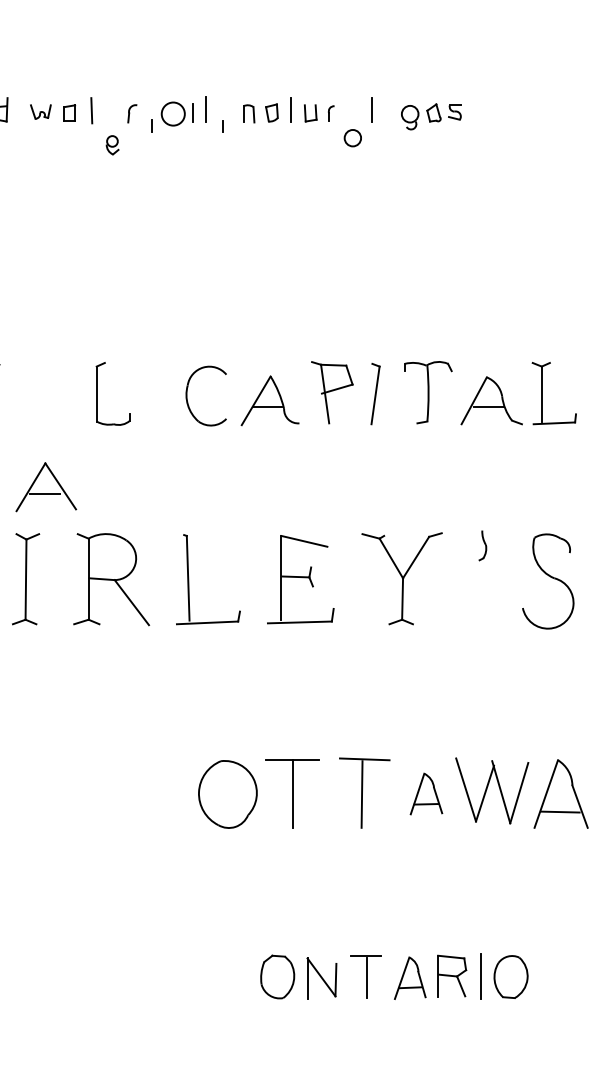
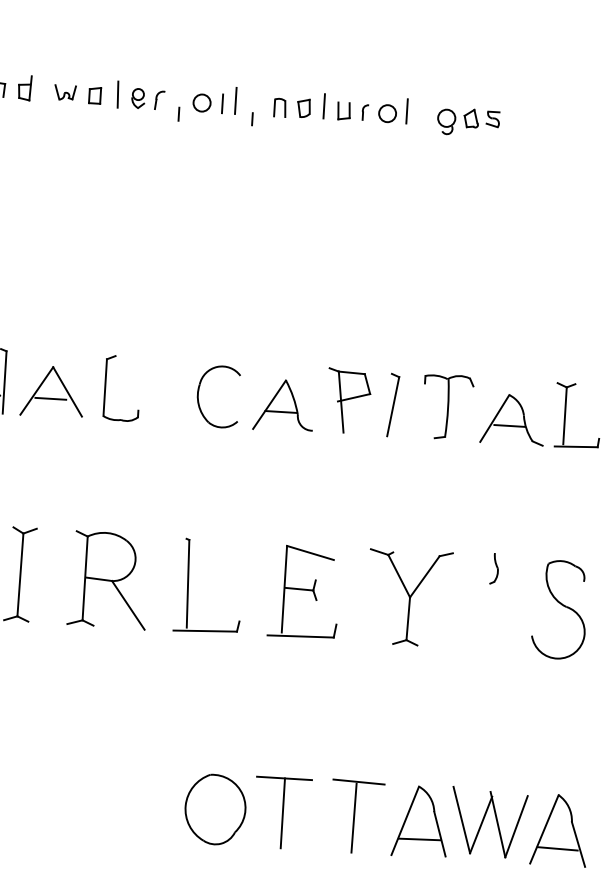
circle: (173, 113) -> (202, 102), size x0.71
circle: (352, 138) -> (387, 113), moved
part: (112, 145) -> (138, 98), moved
part: (46, 487) -> (52, 392), moved
part: (426, 793) -> (420, 821), size x1.67

